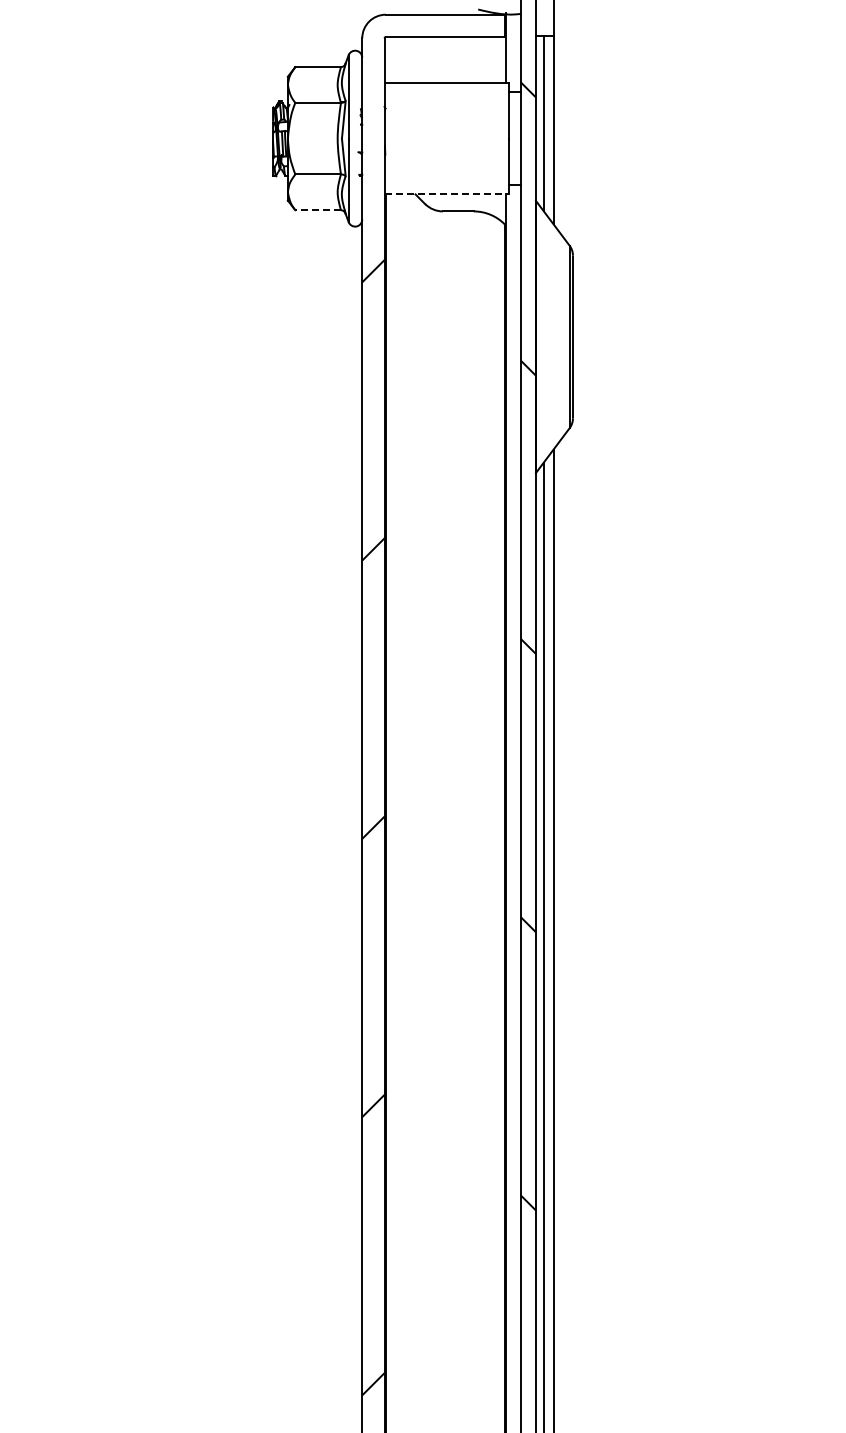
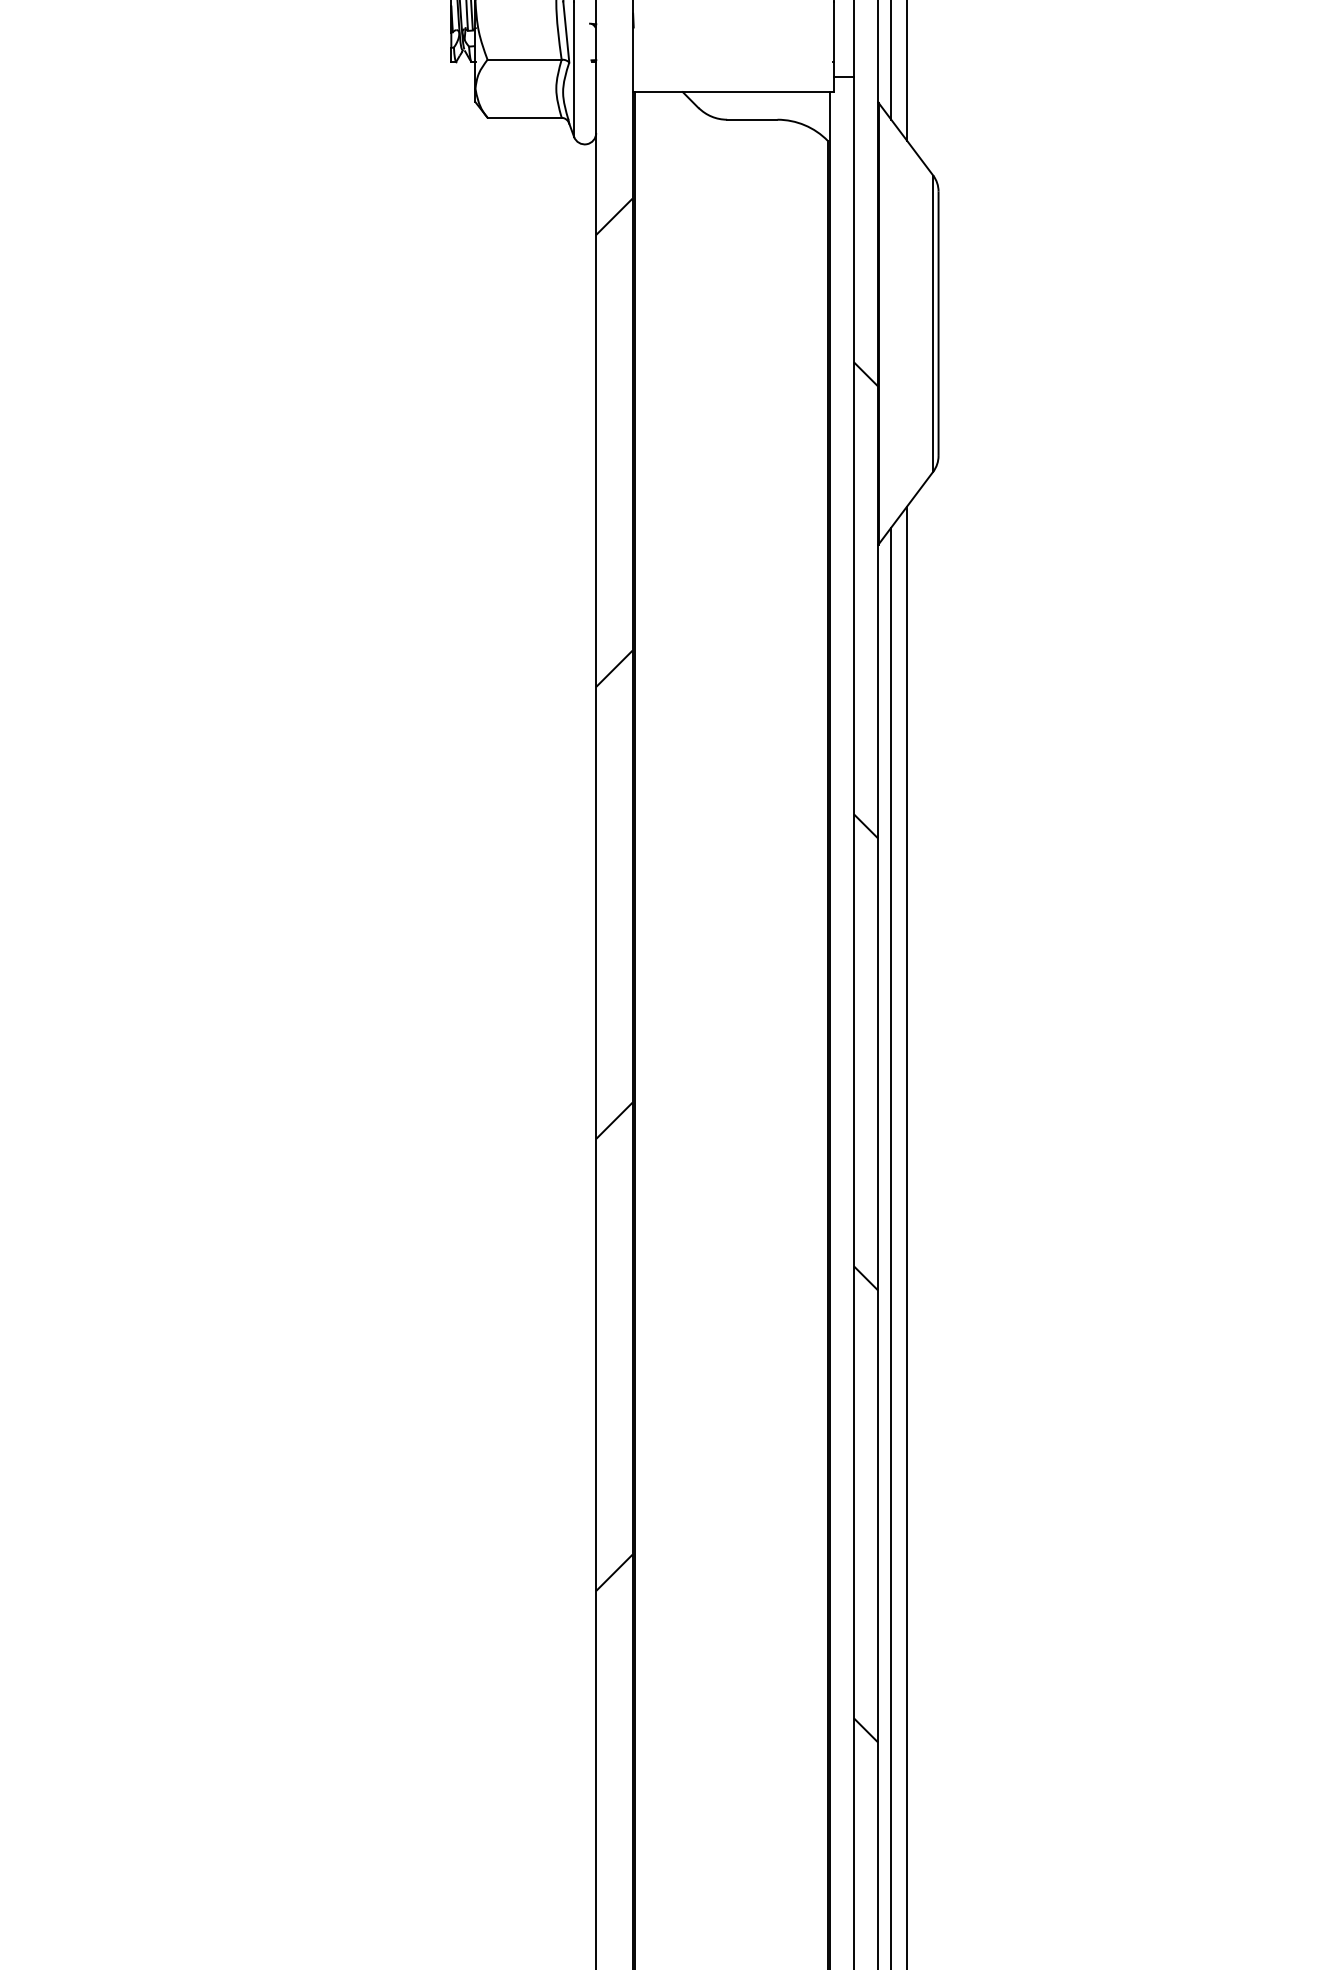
line: (446, 194) -> (733, 92), dashed -> solid
line: (318, 210) -> (525, 118), dashed -> solid

